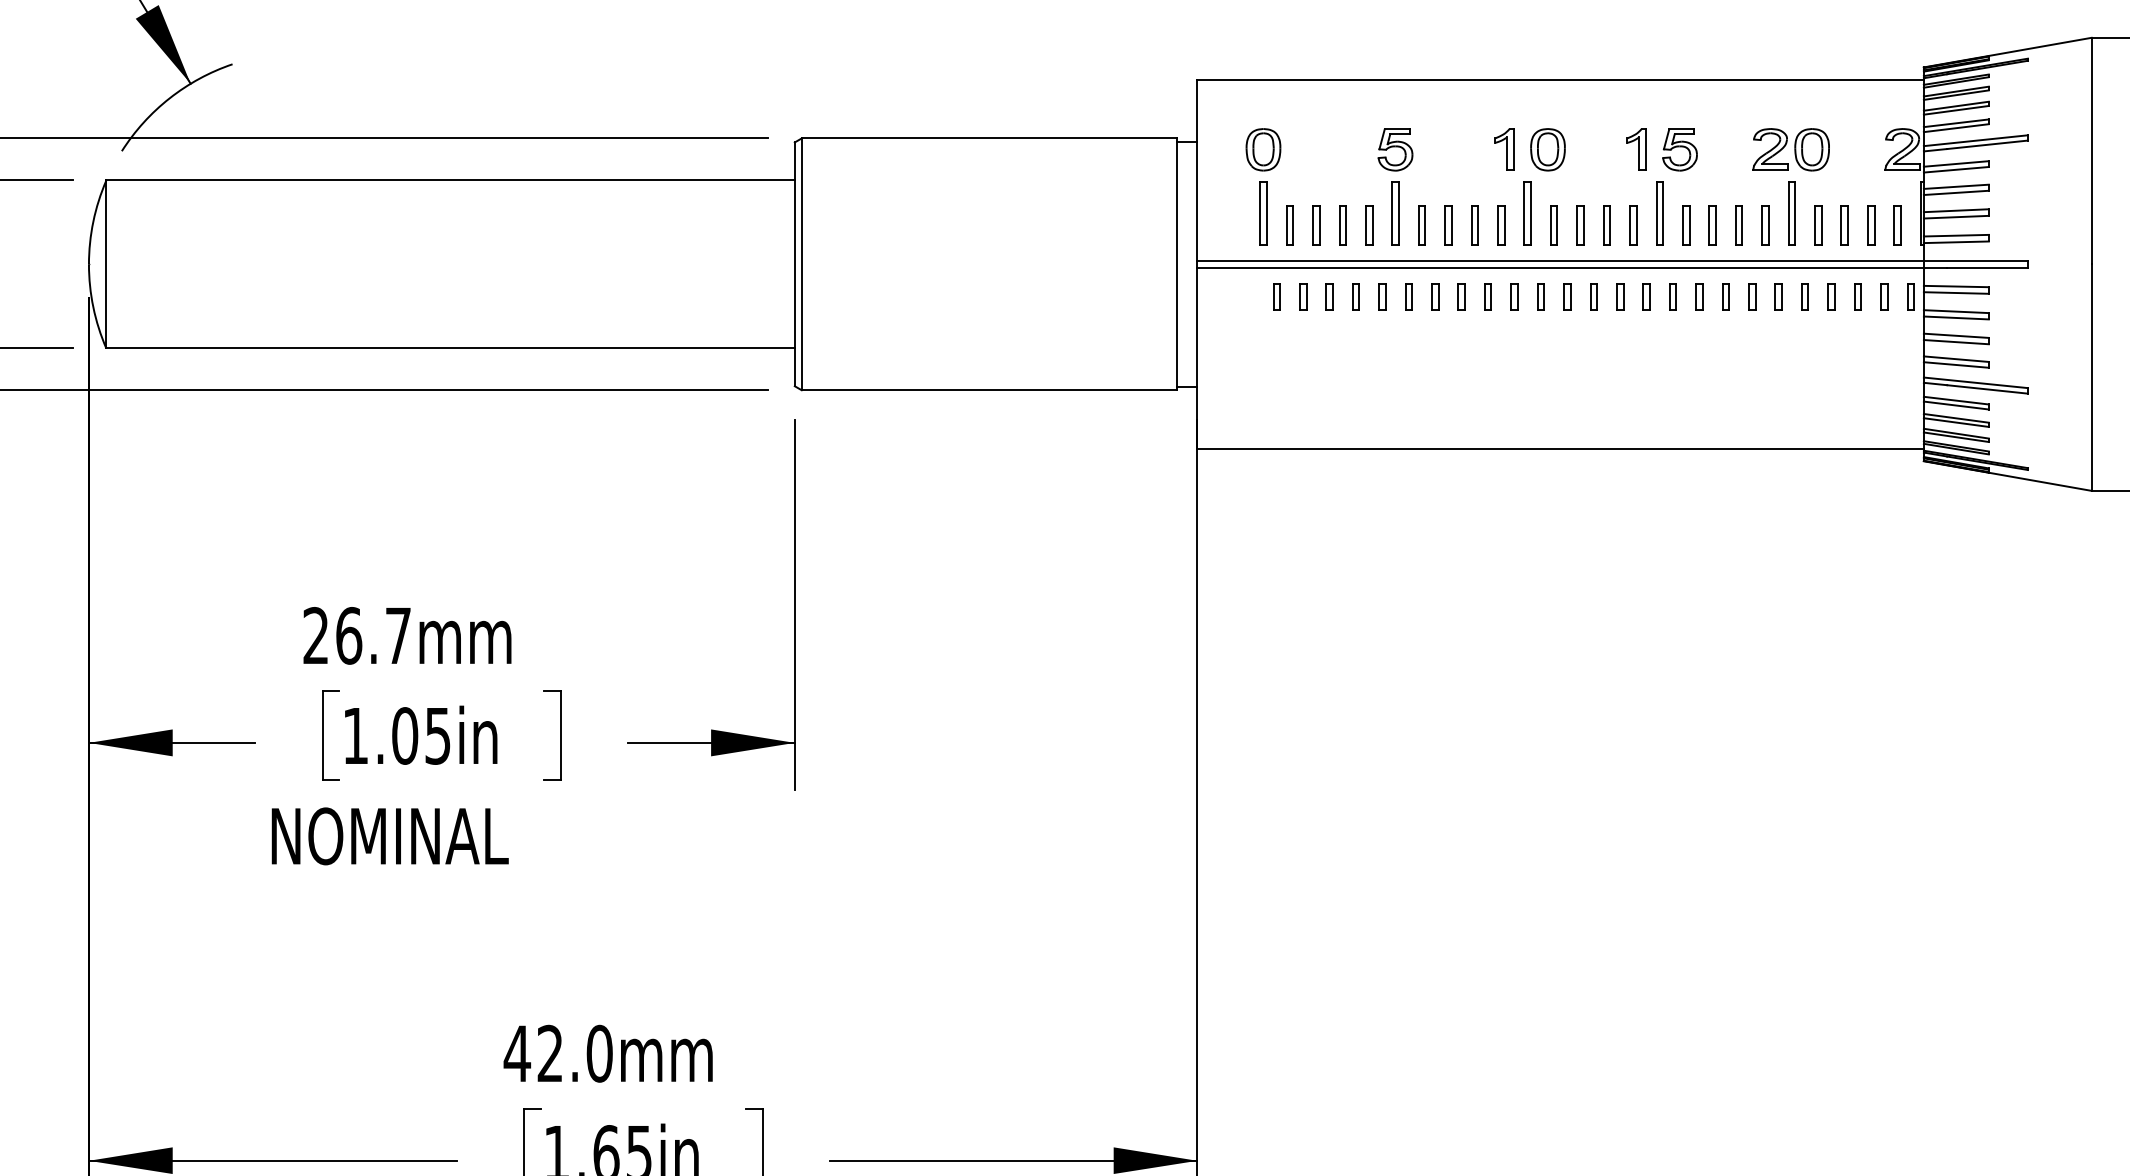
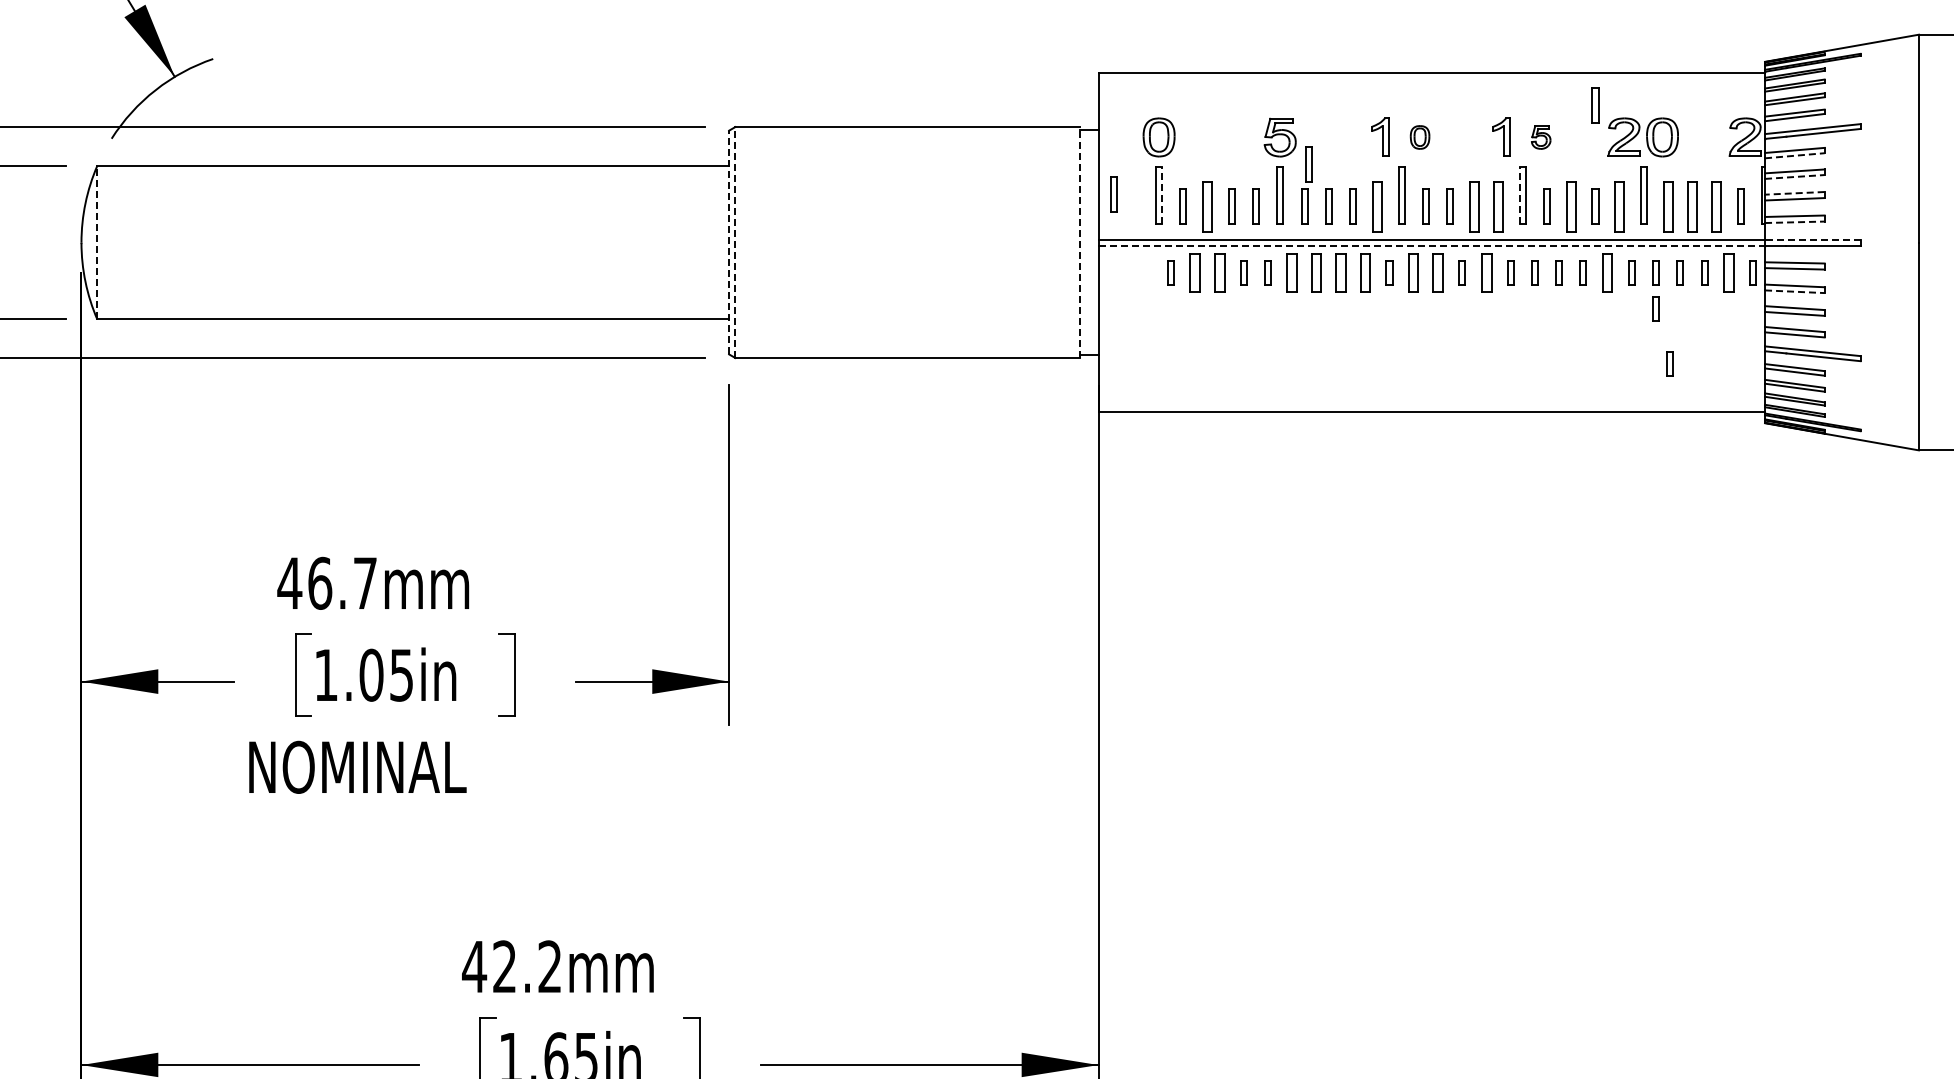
part: (1739, 114) -> (1595, 105), added
part: (1547, 149) -> (1419, 137), size x0.6
part: (1679, 149) -> (1540, 137), size x0.6
line: (1955, 169) -> (1794, 155), solid -> dashed
part: (1426, 179) -> (1308, 164), added
line: (1955, 192) -> (1794, 176), solid -> dashed
line: (1955, 210) -> (1794, 193), solid -> dashed
part: (1213, 211) -> (1113, 194), added
line: (1267, 213) -> (1162, 195), solid -> dashed
line: (1656, 213) -> (1519, 195), solid -> dashed
part: (1316, 225) -> (1207, 206), size x1.4
part: (1500, 225) -> (1376, 206), size x1.4
part: (1606, 225) -> (1473, 206), size x1.4
part: (1633, 225) -> (1498, 206), size x1.4
part: (1711, 225) -> (1570, 206), size x1.4
part: (1765, 225) -> (1619, 206), size x1.4
part: (1817, 225) -> (1667, 206), size x1.4
part: (1843, 225) -> (1691, 206), size x1.4
part: (1870, 225) -> (1716, 206), size x1.4
line: (1955, 242) -> (1794, 222), solid -> dashed
line: (1975, 261) -> (1812, 239), solid -> dashed
line: (106, 264) -> (97, 242), solid -> dashed
line: (795, 264) -> (729, 242), solid -> dashed
line: (801, 264) -> (735, 242), solid -> dashed
line: (1177, 264) -> (1080, 242), solid -> dashed
line: (1561, 267) -> (1432, 245), solid -> dashed
part: (1303, 296) -> (1195, 272), size x1.6
part: (1329, 296) -> (1219, 272), size x1.6
part: (1408, 296) -> (1292, 272), size x1.6
part: (1435, 296) -> (1316, 272), size x1.6
part: (1461, 296) -> (1340, 272), size x1.6
part: (1487, 296) -> (1364, 272), size x1.6
part: (1540, 296) -> (1413, 272), size x1.6
part: (1566, 296) -> (1437, 272), size x1.6
part: (1619, 296) -> (1485, 272), size x1.6
part: (1752, 296) -> (1607, 272), size x1.6
part: (1884, 296) -> (1728, 272), size x1.6
line: (1955, 317) -> (1794, 291), solid -> dashed
part: (1804, 336) -> (1655, 308), added
part: (1819, 396) -> (1669, 363), added
text: (315, 634) -> (289, 582), 26.7mm -> 46.7mm
text: (600, 1053) -> (550, 966), 42.0mm -> 42.2mm

